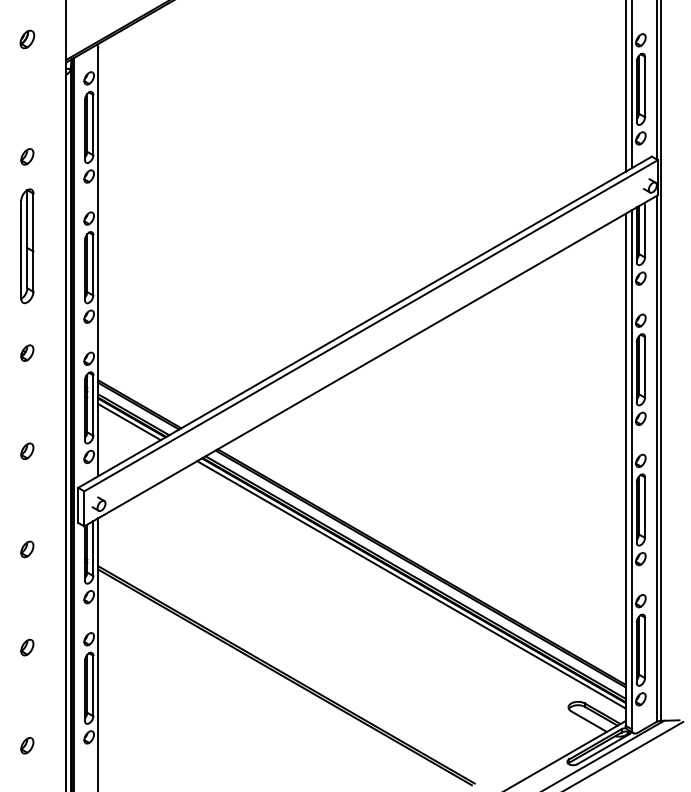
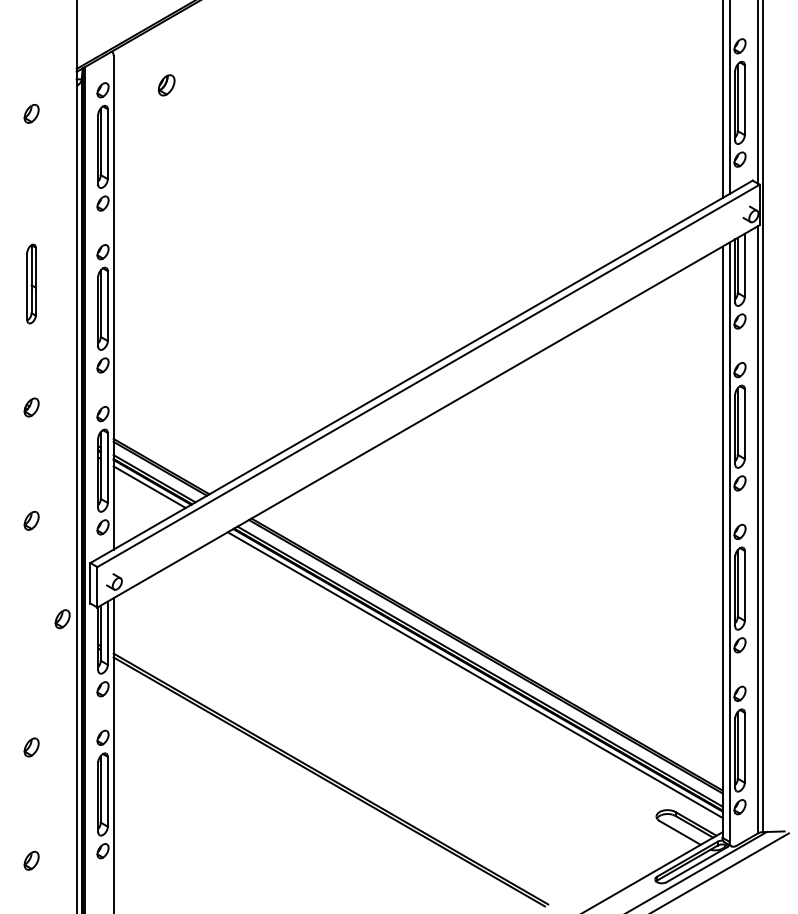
part: (27, 39) -> (166, 85), moved
part: (27, 156) -> (31, 113), moved
part: (27, 245) -> (31, 283), size x0.6
part: (27, 549) -> (62, 619), moved

